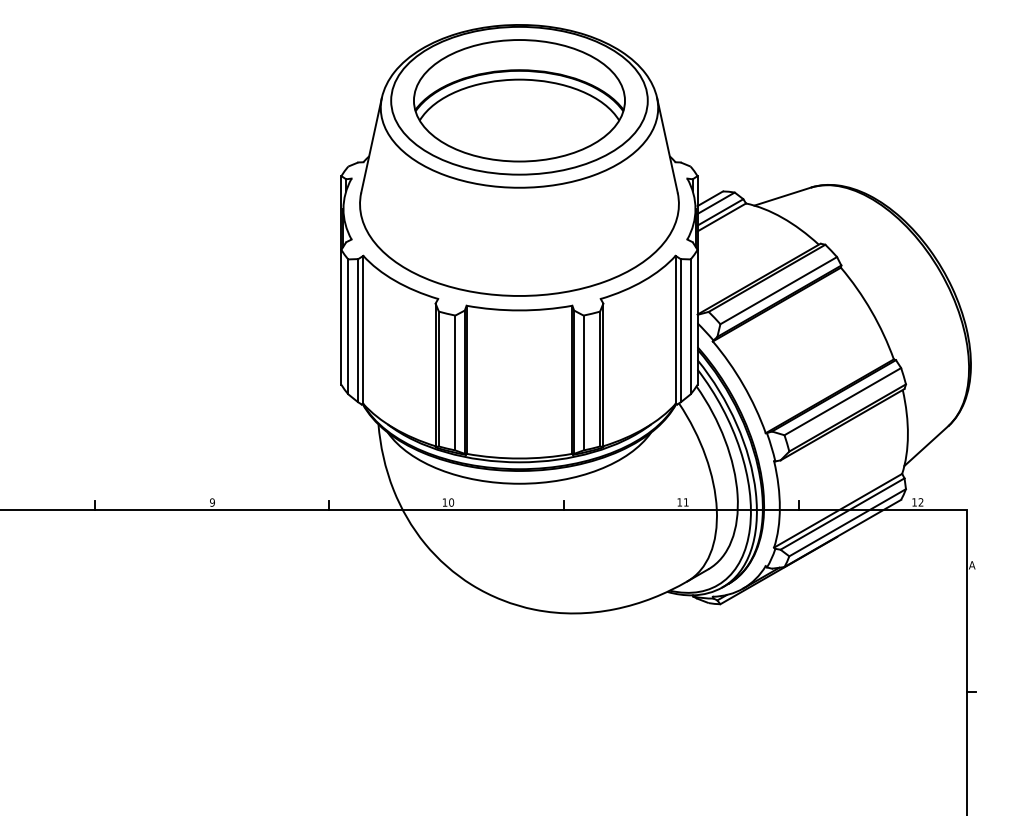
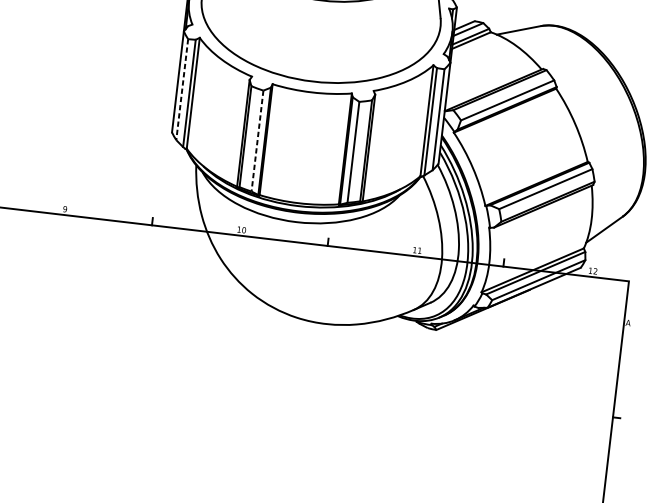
line: (348, 327) -> (182, 90), solid -> dashed
line: (455, 383) -> (257, 141), solid -> dashed

